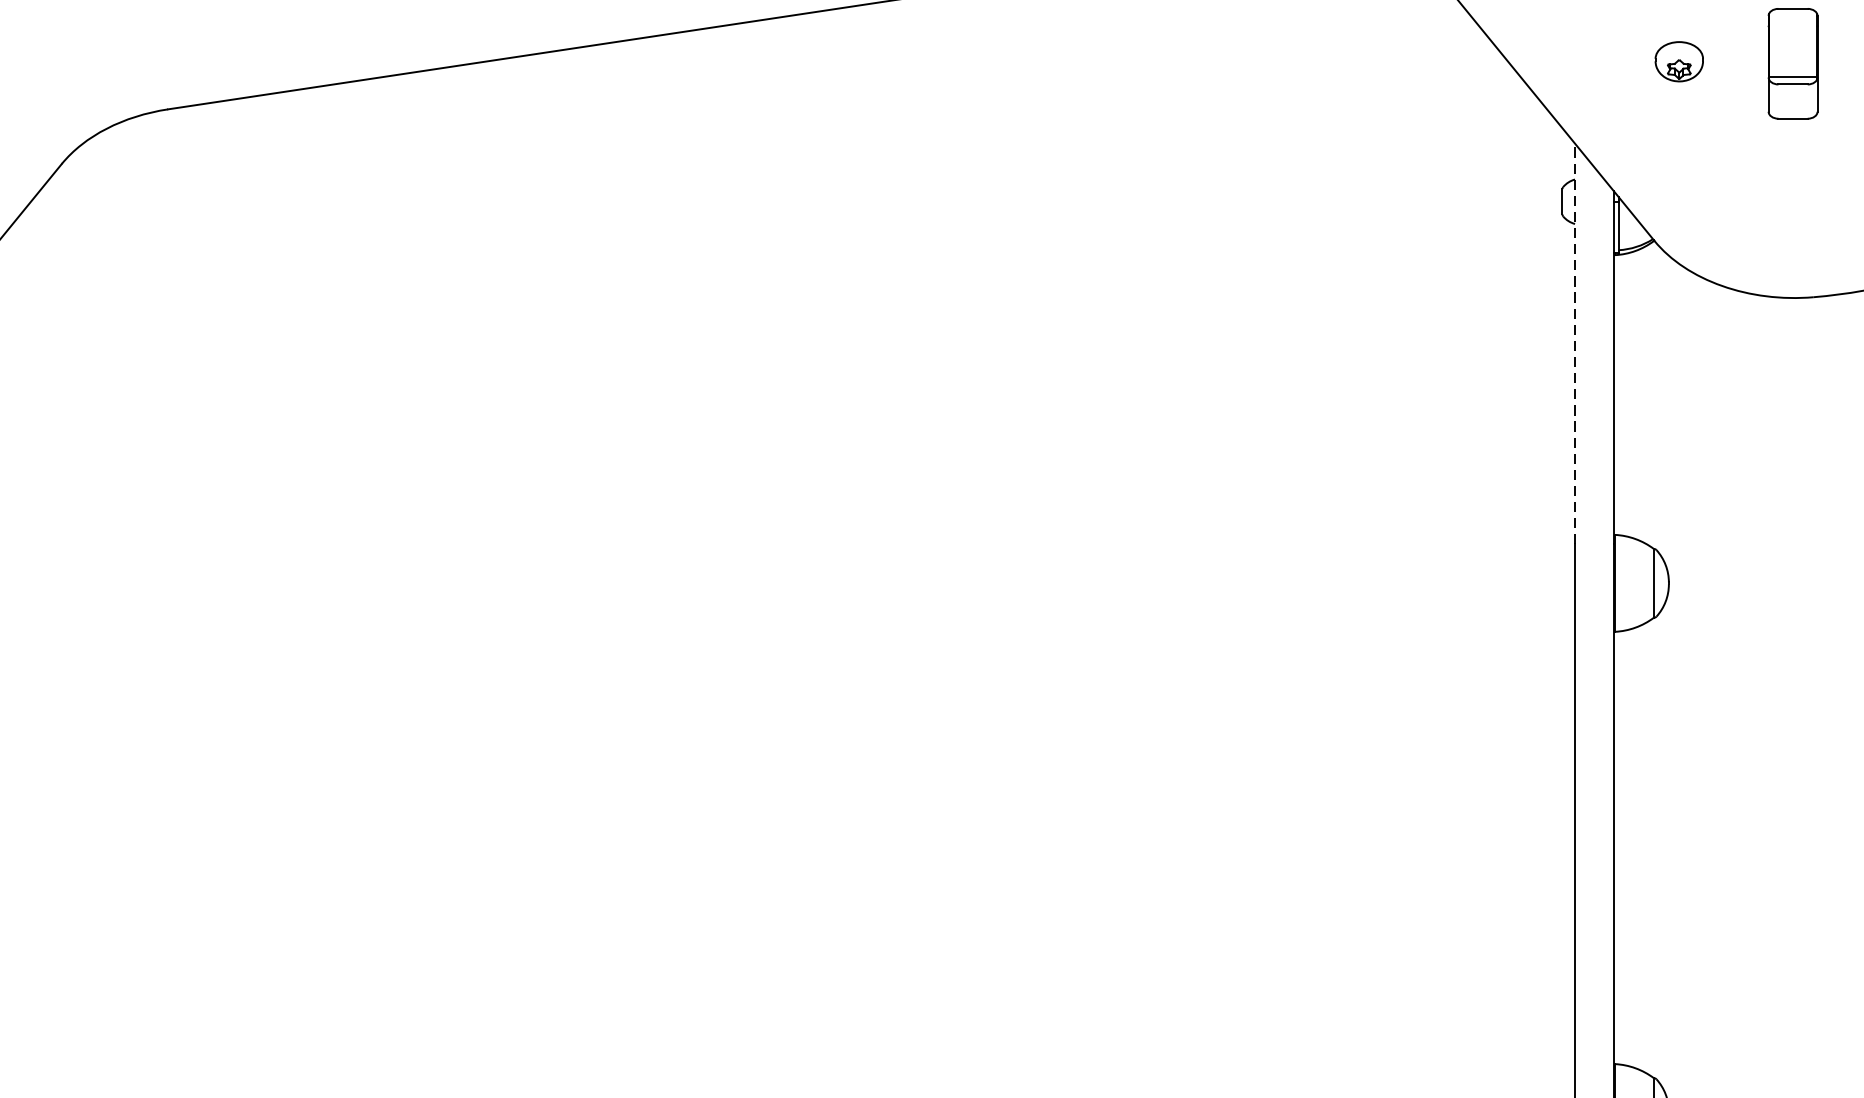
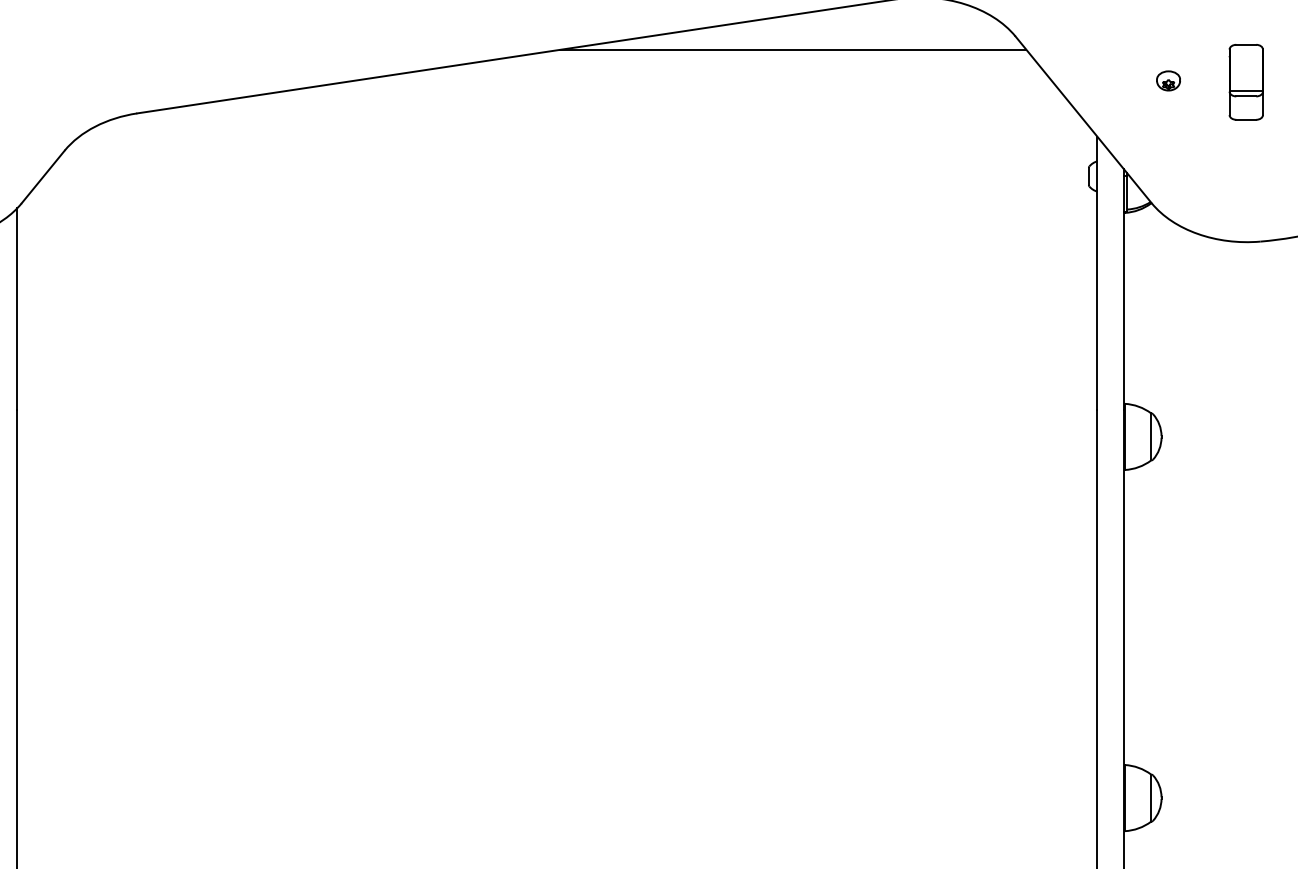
line: (1129, 15) -> (793, 49), added
part: (1679, 61) -> (1168, 80), size x0.71
line: (1575, 343) -> (1097, 273), dashed -> solid

